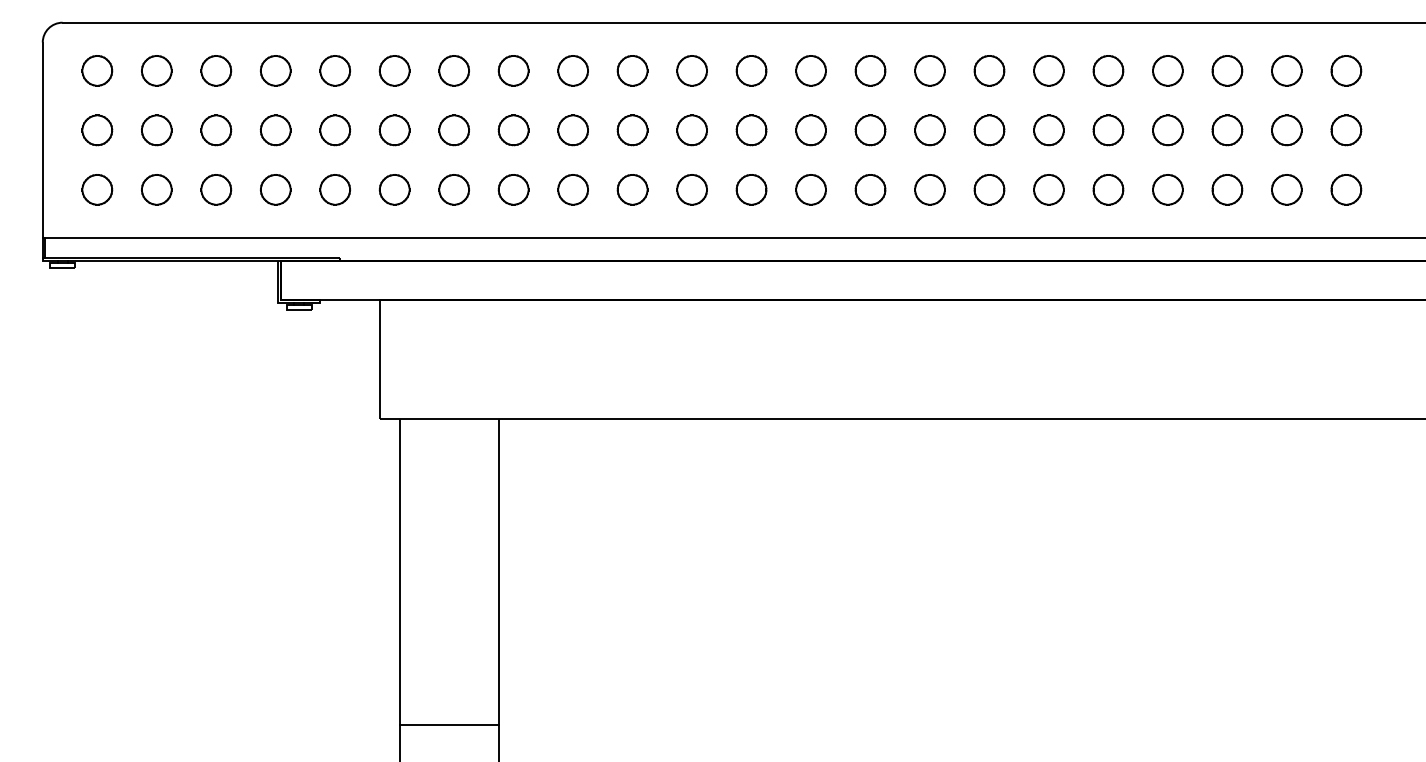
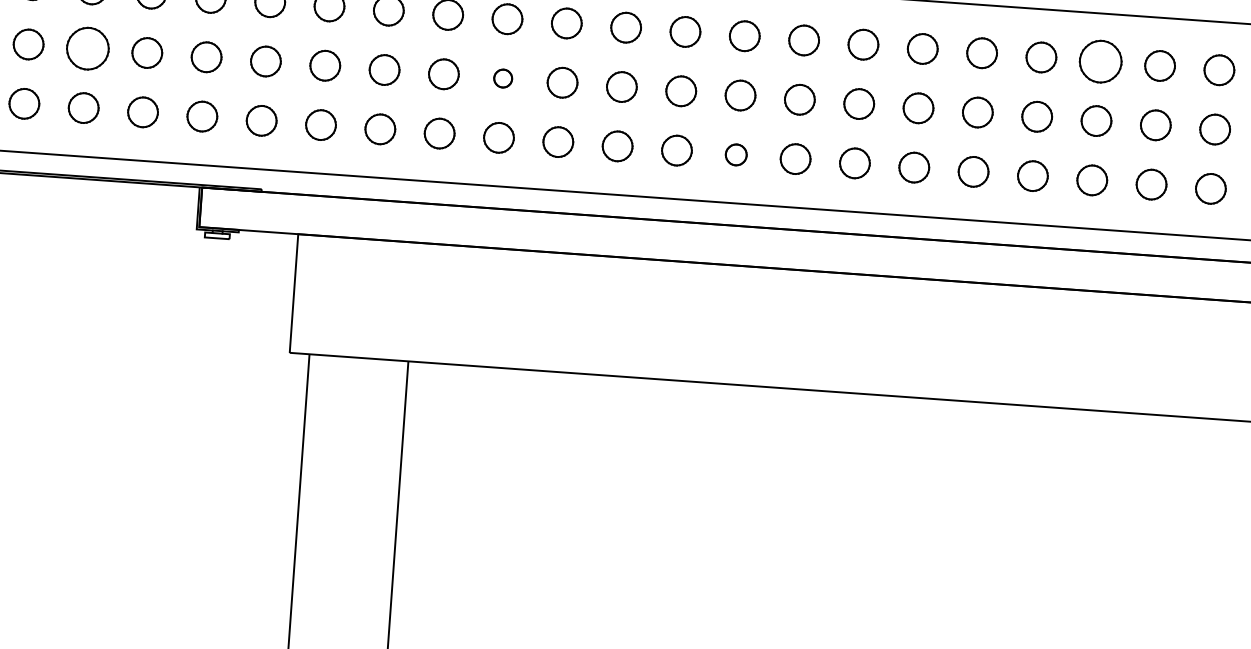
part: (1167, 70) -> (1100, 61), size x1.4
part: (156, 130) -> (87, 48), size x1.4
part: (572, 130) -> (502, 78), size x0.6
part: (810, 189) -> (735, 154), size x0.7

